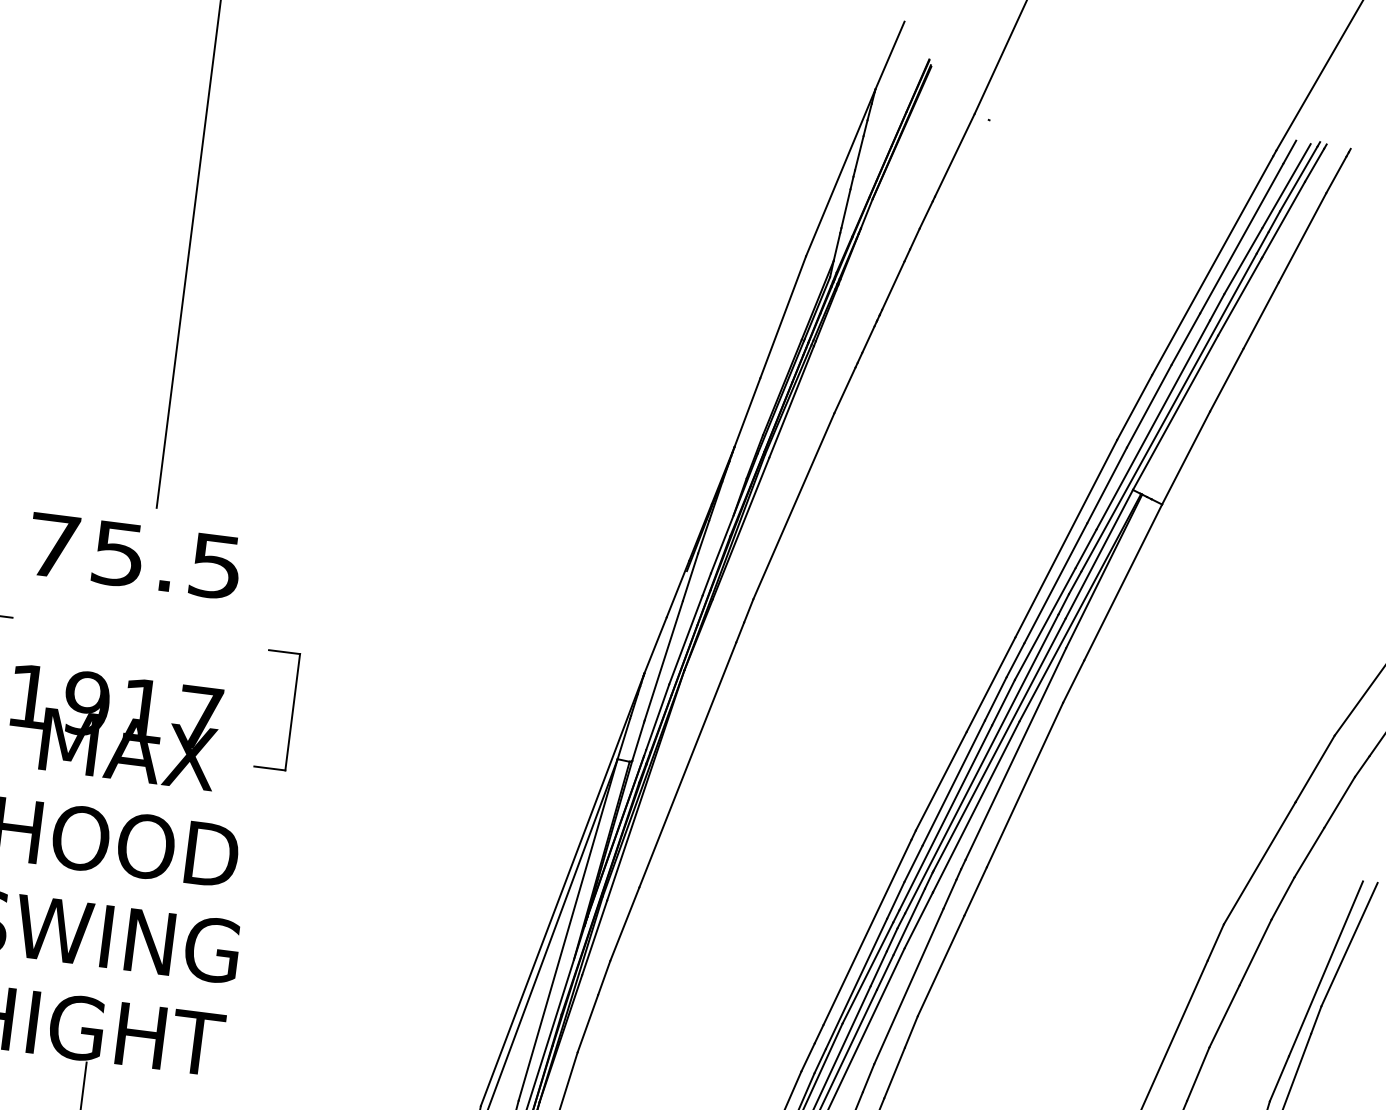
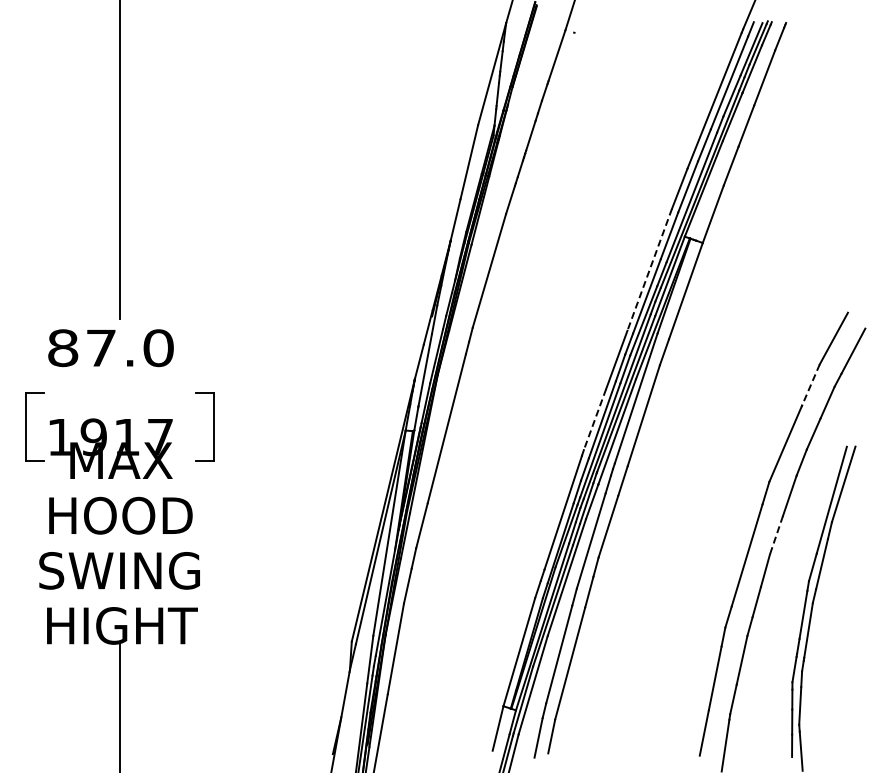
line: (1065, 538) -> (649, 269), solid -> dashed
text: (134, 556) -> (110, 348), 75.5 -> 87.0
line: (1314, 769) -> (810, 385), solid -> dashed
line: (940, 782) -> (594, 420), solid -> dashed
line: (1224, 1016) -> (776, 535), solid -> dashed

